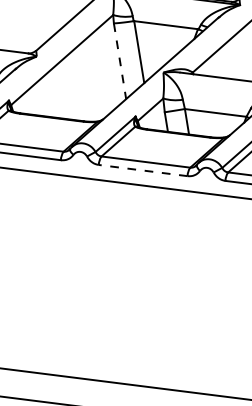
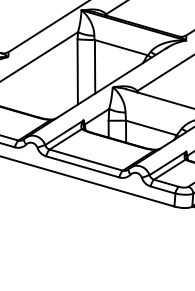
line: (120, 61) -> (78, 72), dashed -> solid
line: (143, 170) -> (83, 166), dashed -> solid

